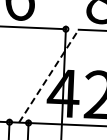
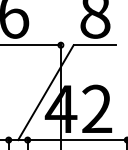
line: (48, 76) -> (45, 92), dashed -> solid

